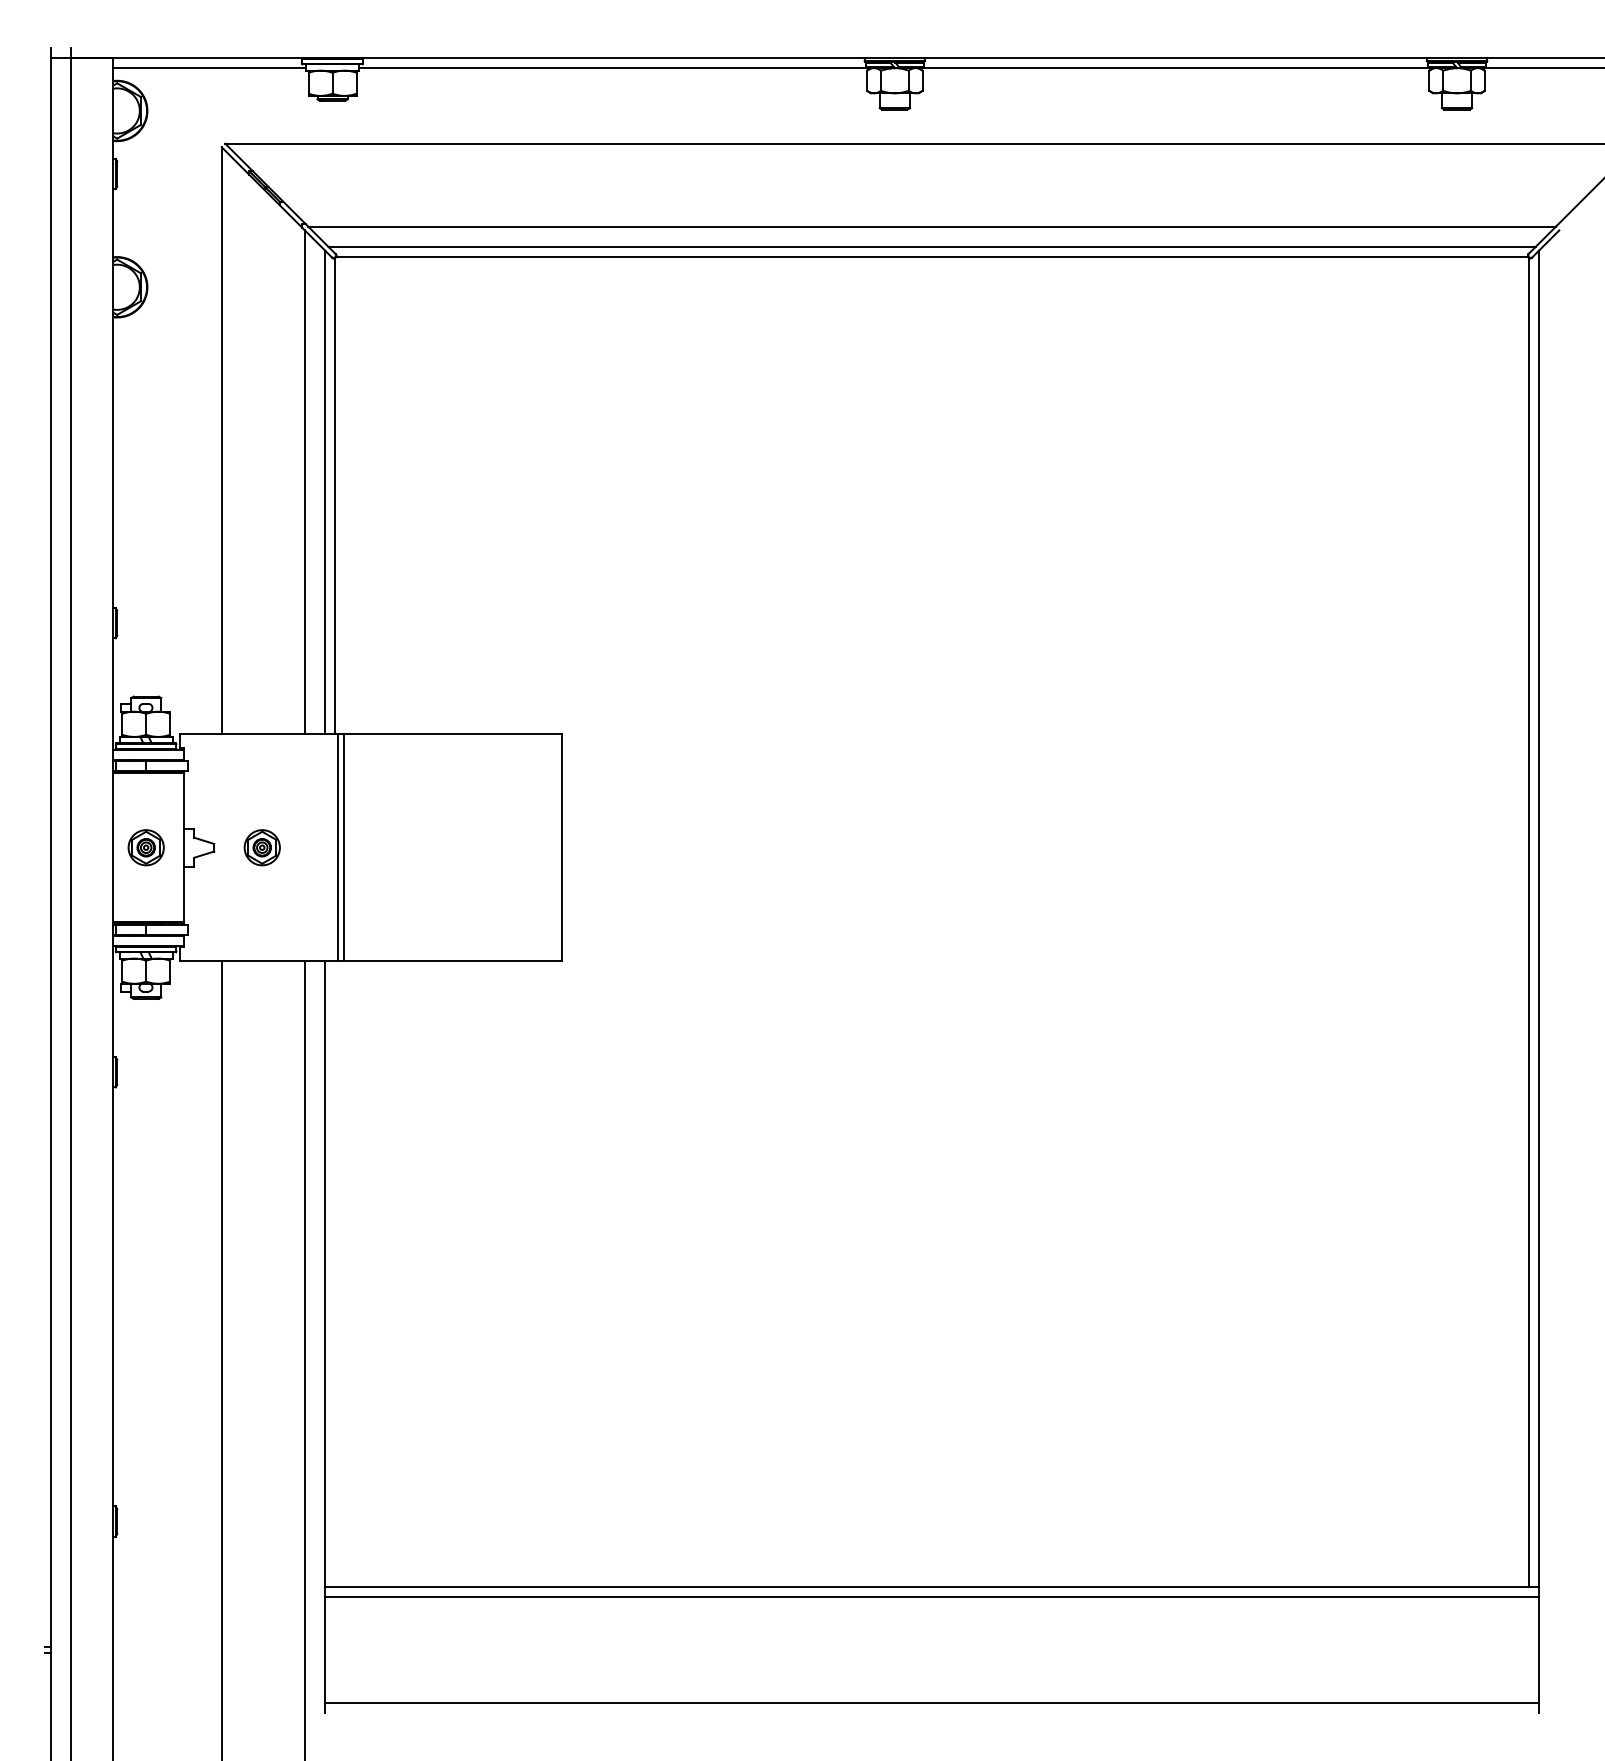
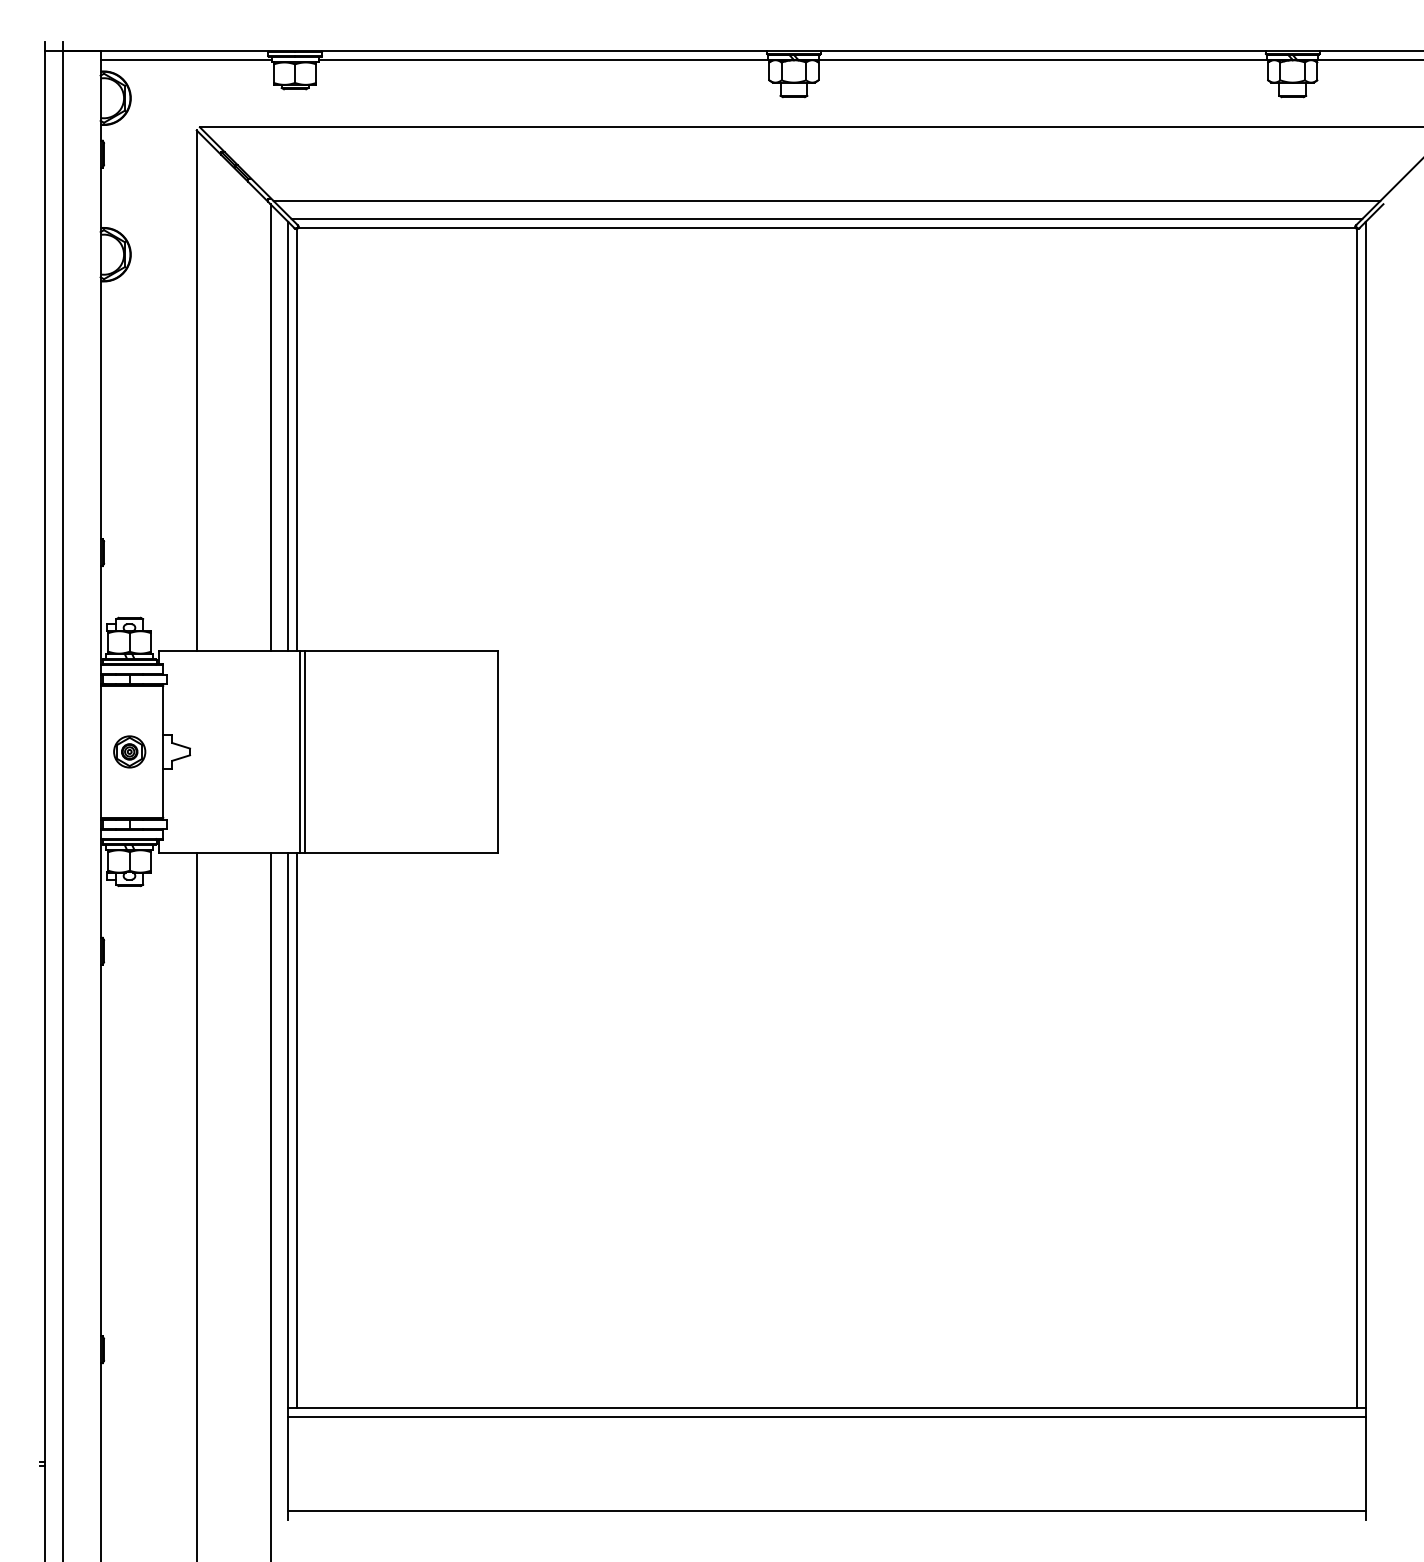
part: (262, 847) -> (232, 751), removed
line: (335, 1273) -> (297, 1129), added

